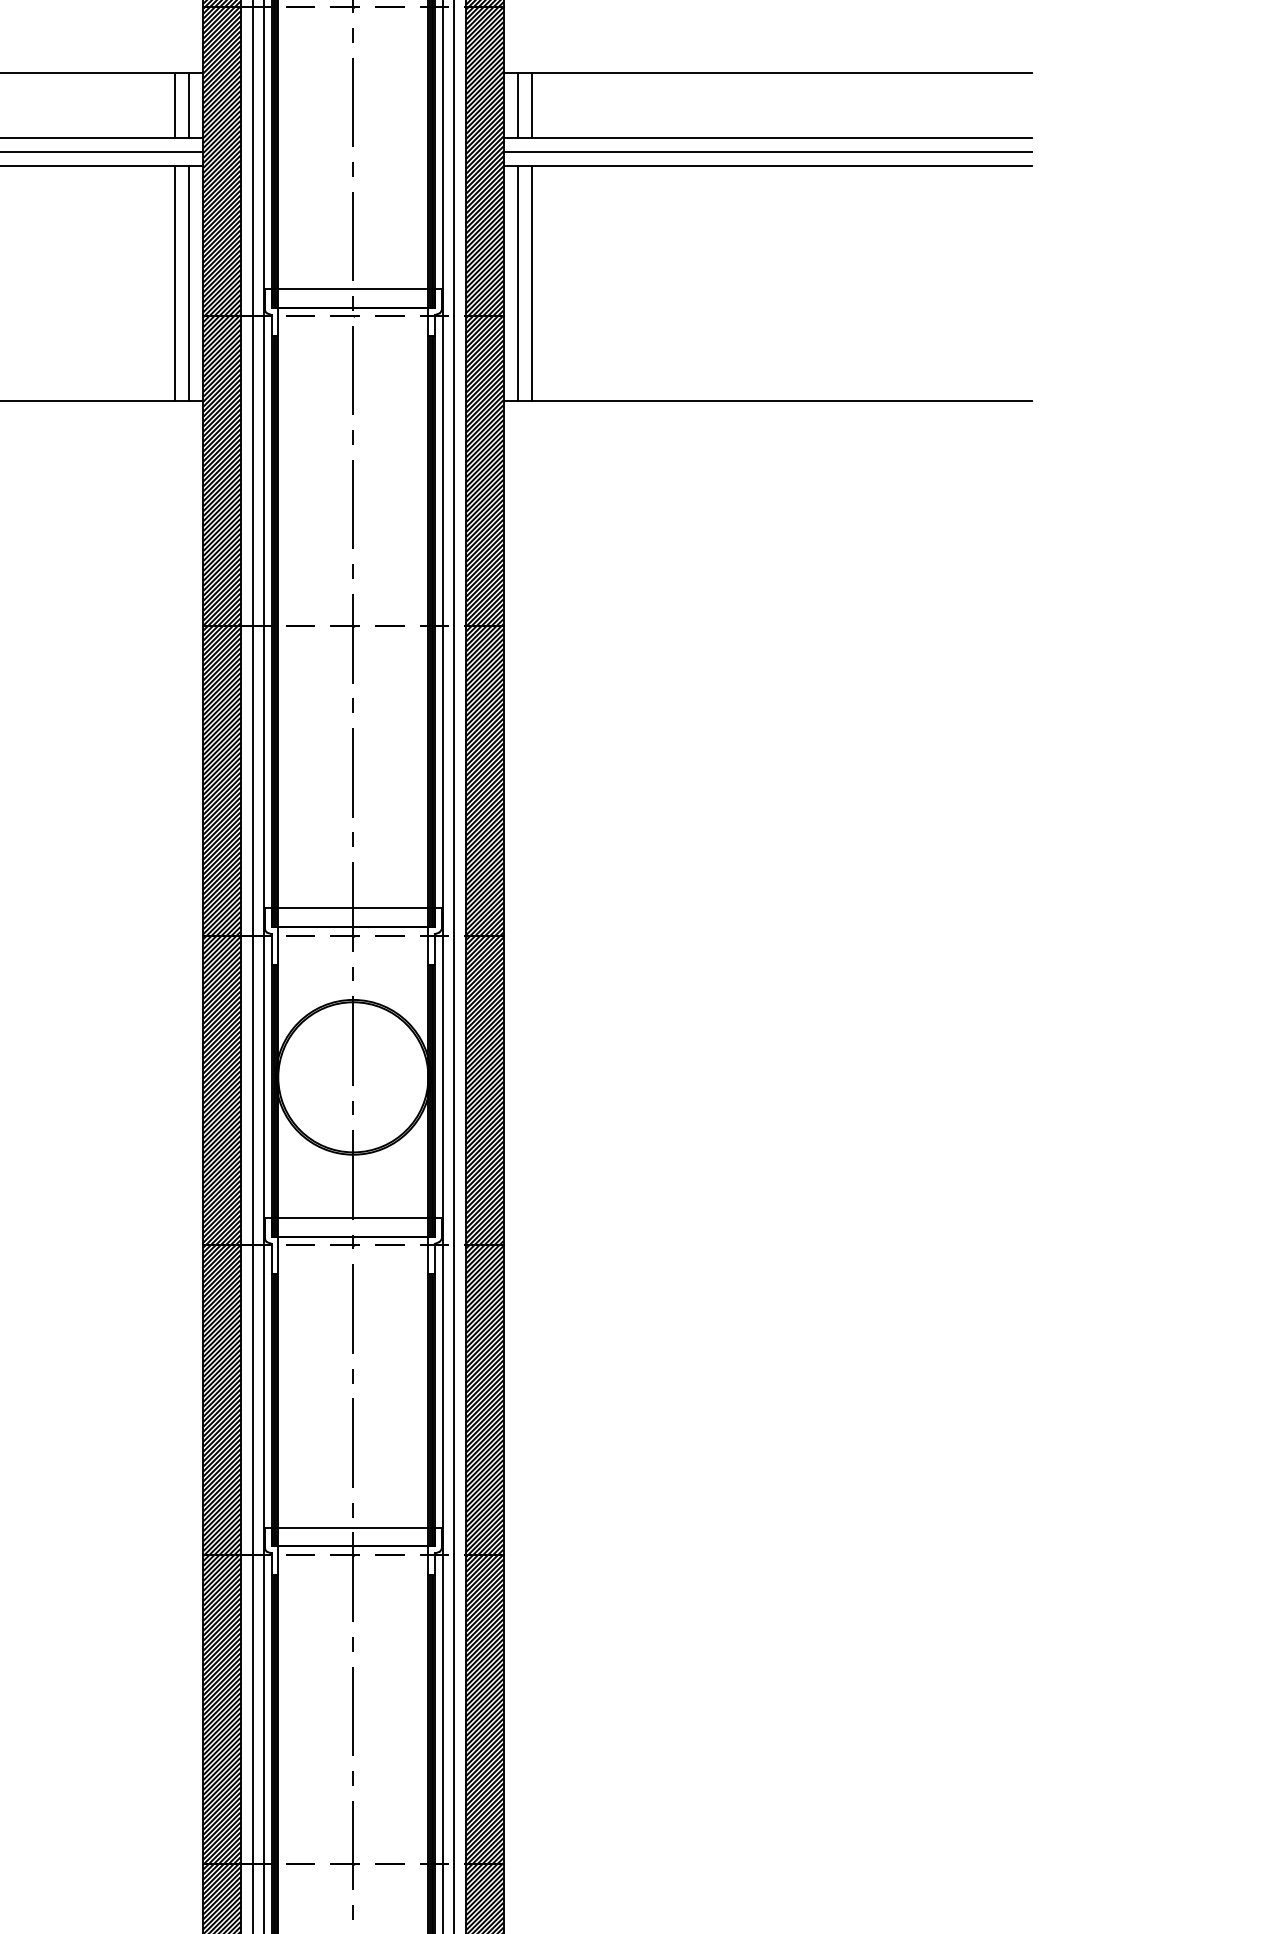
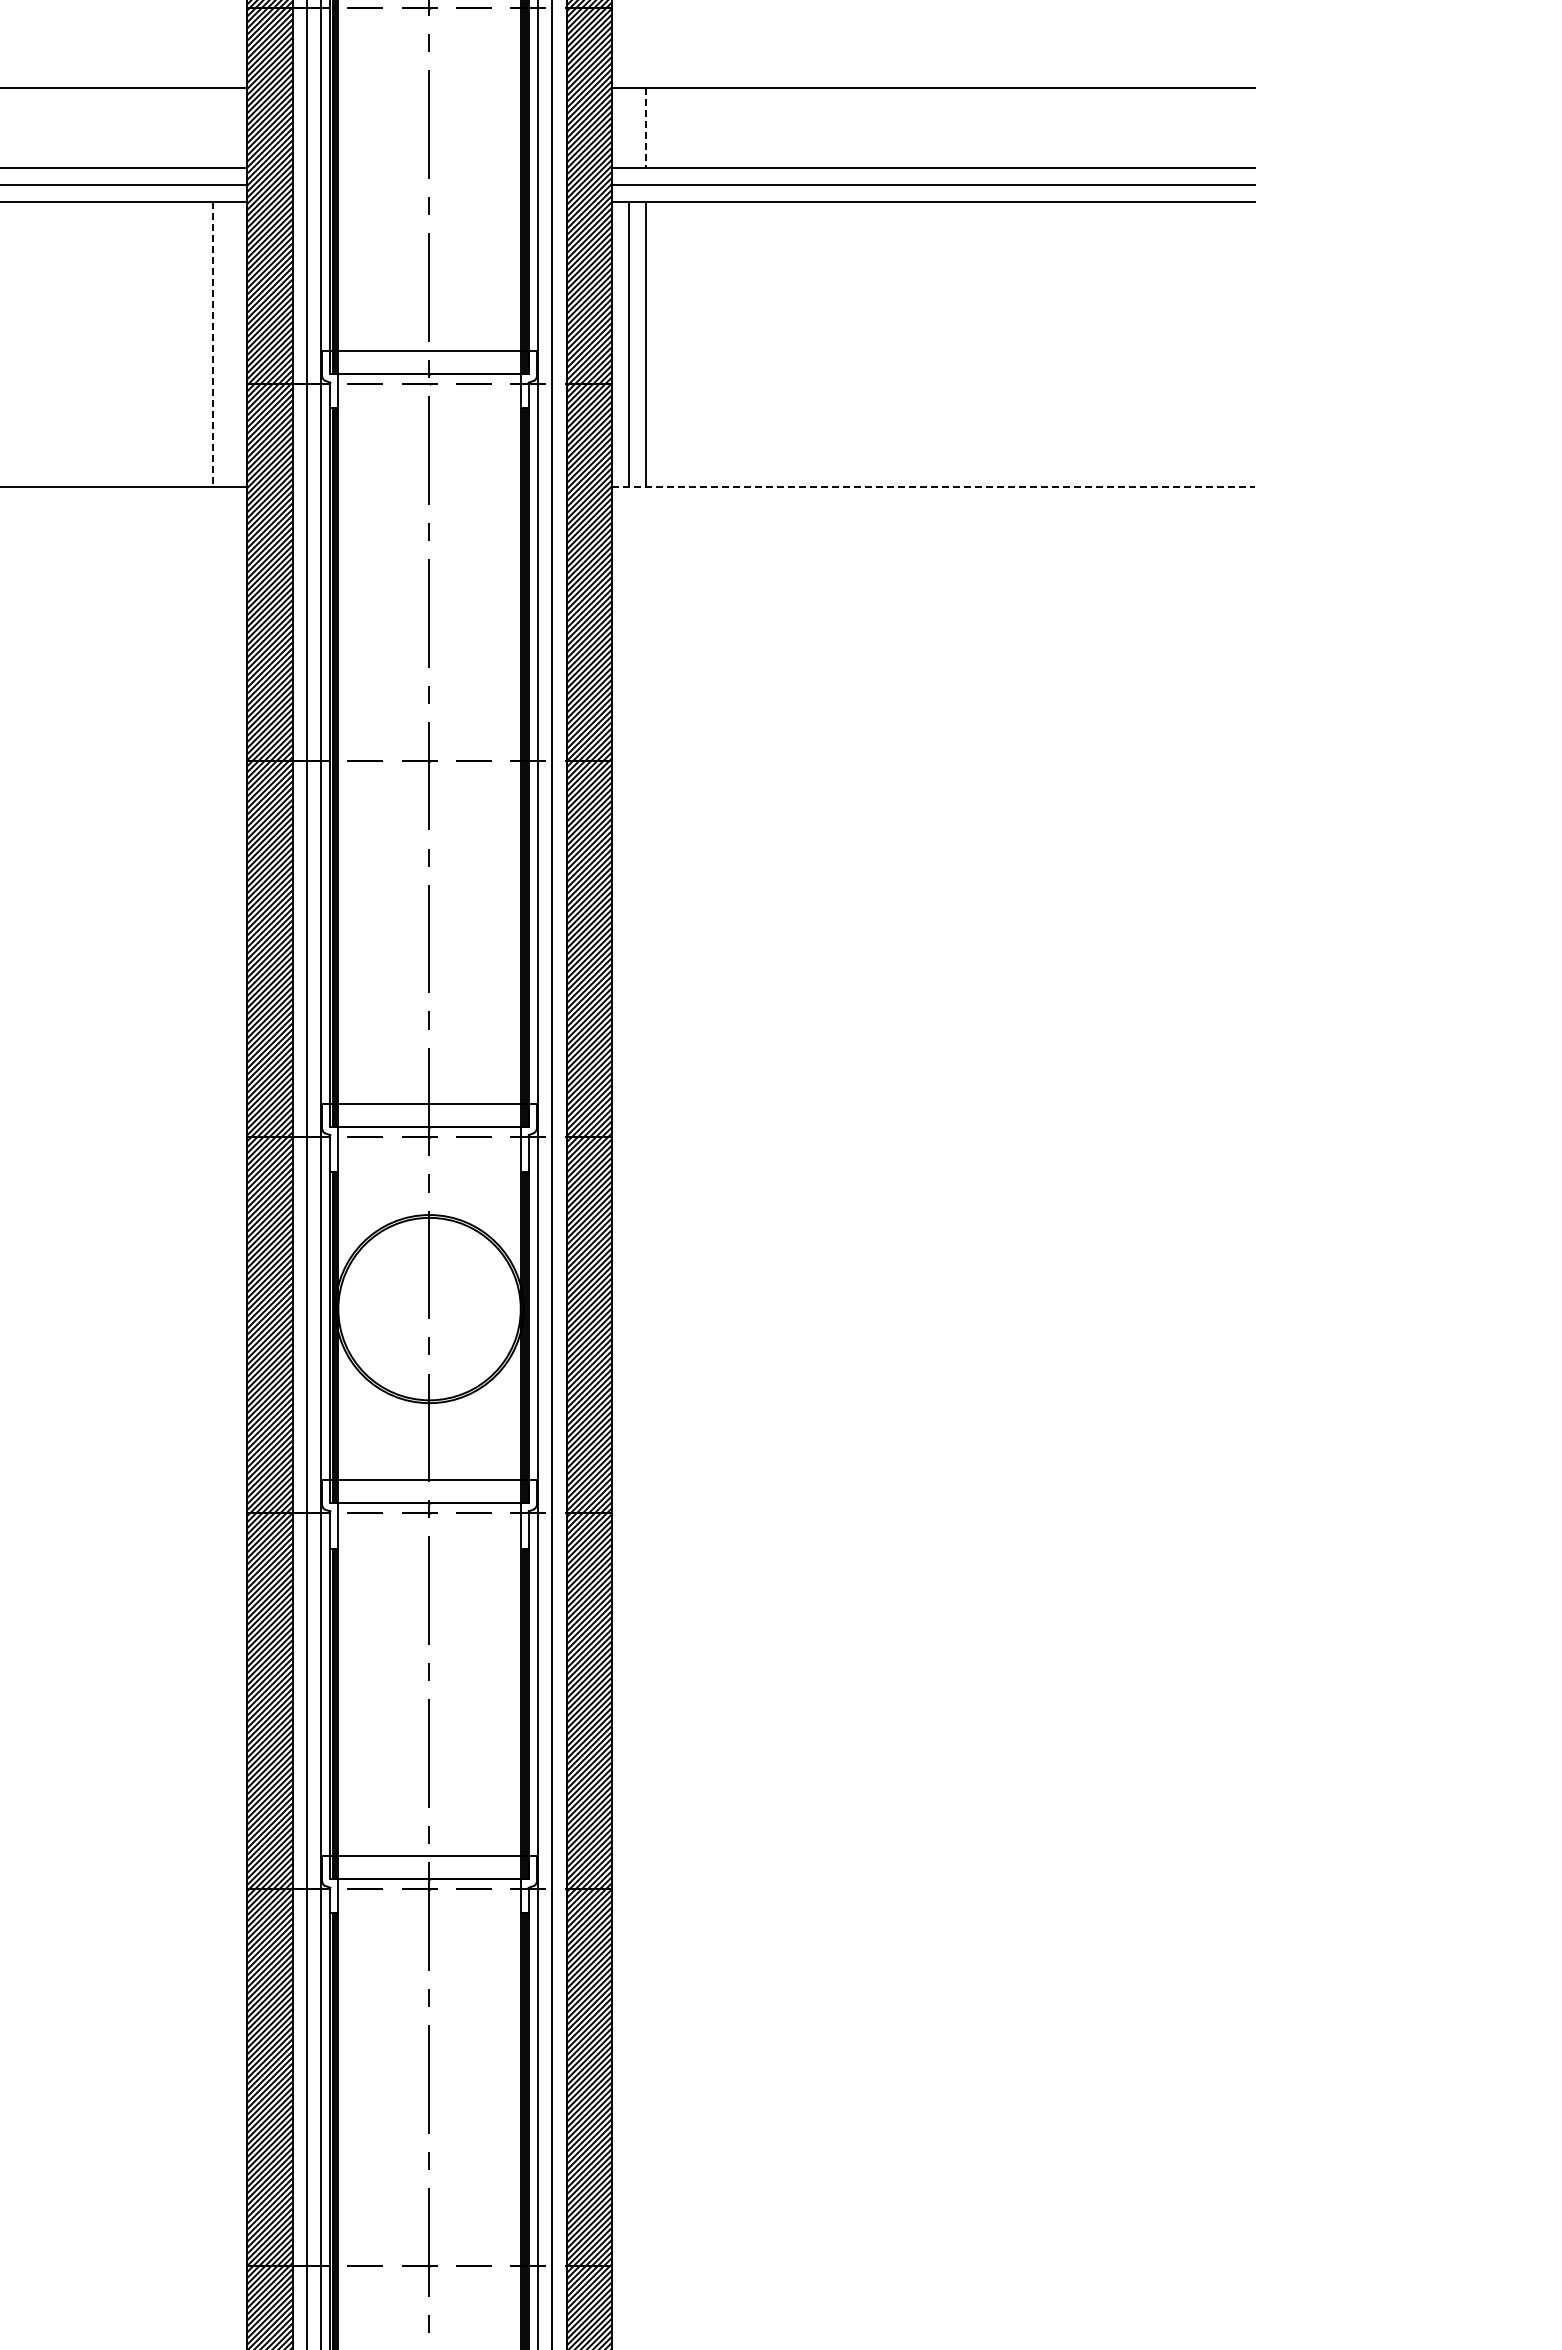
line: (175, 105) -> (213, 127), removed
line: (189, 105) -> (230, 127), removed
line: (517, 105) -> (629, 127), removed
line: (531, 105) -> (646, 127), solid -> dashed
line: (189, 282) -> (230, 343), removed
line: (175, 283) -> (213, 344), solid -> dashed
line: (768, 400) -> (934, 486), solid -> dashed

